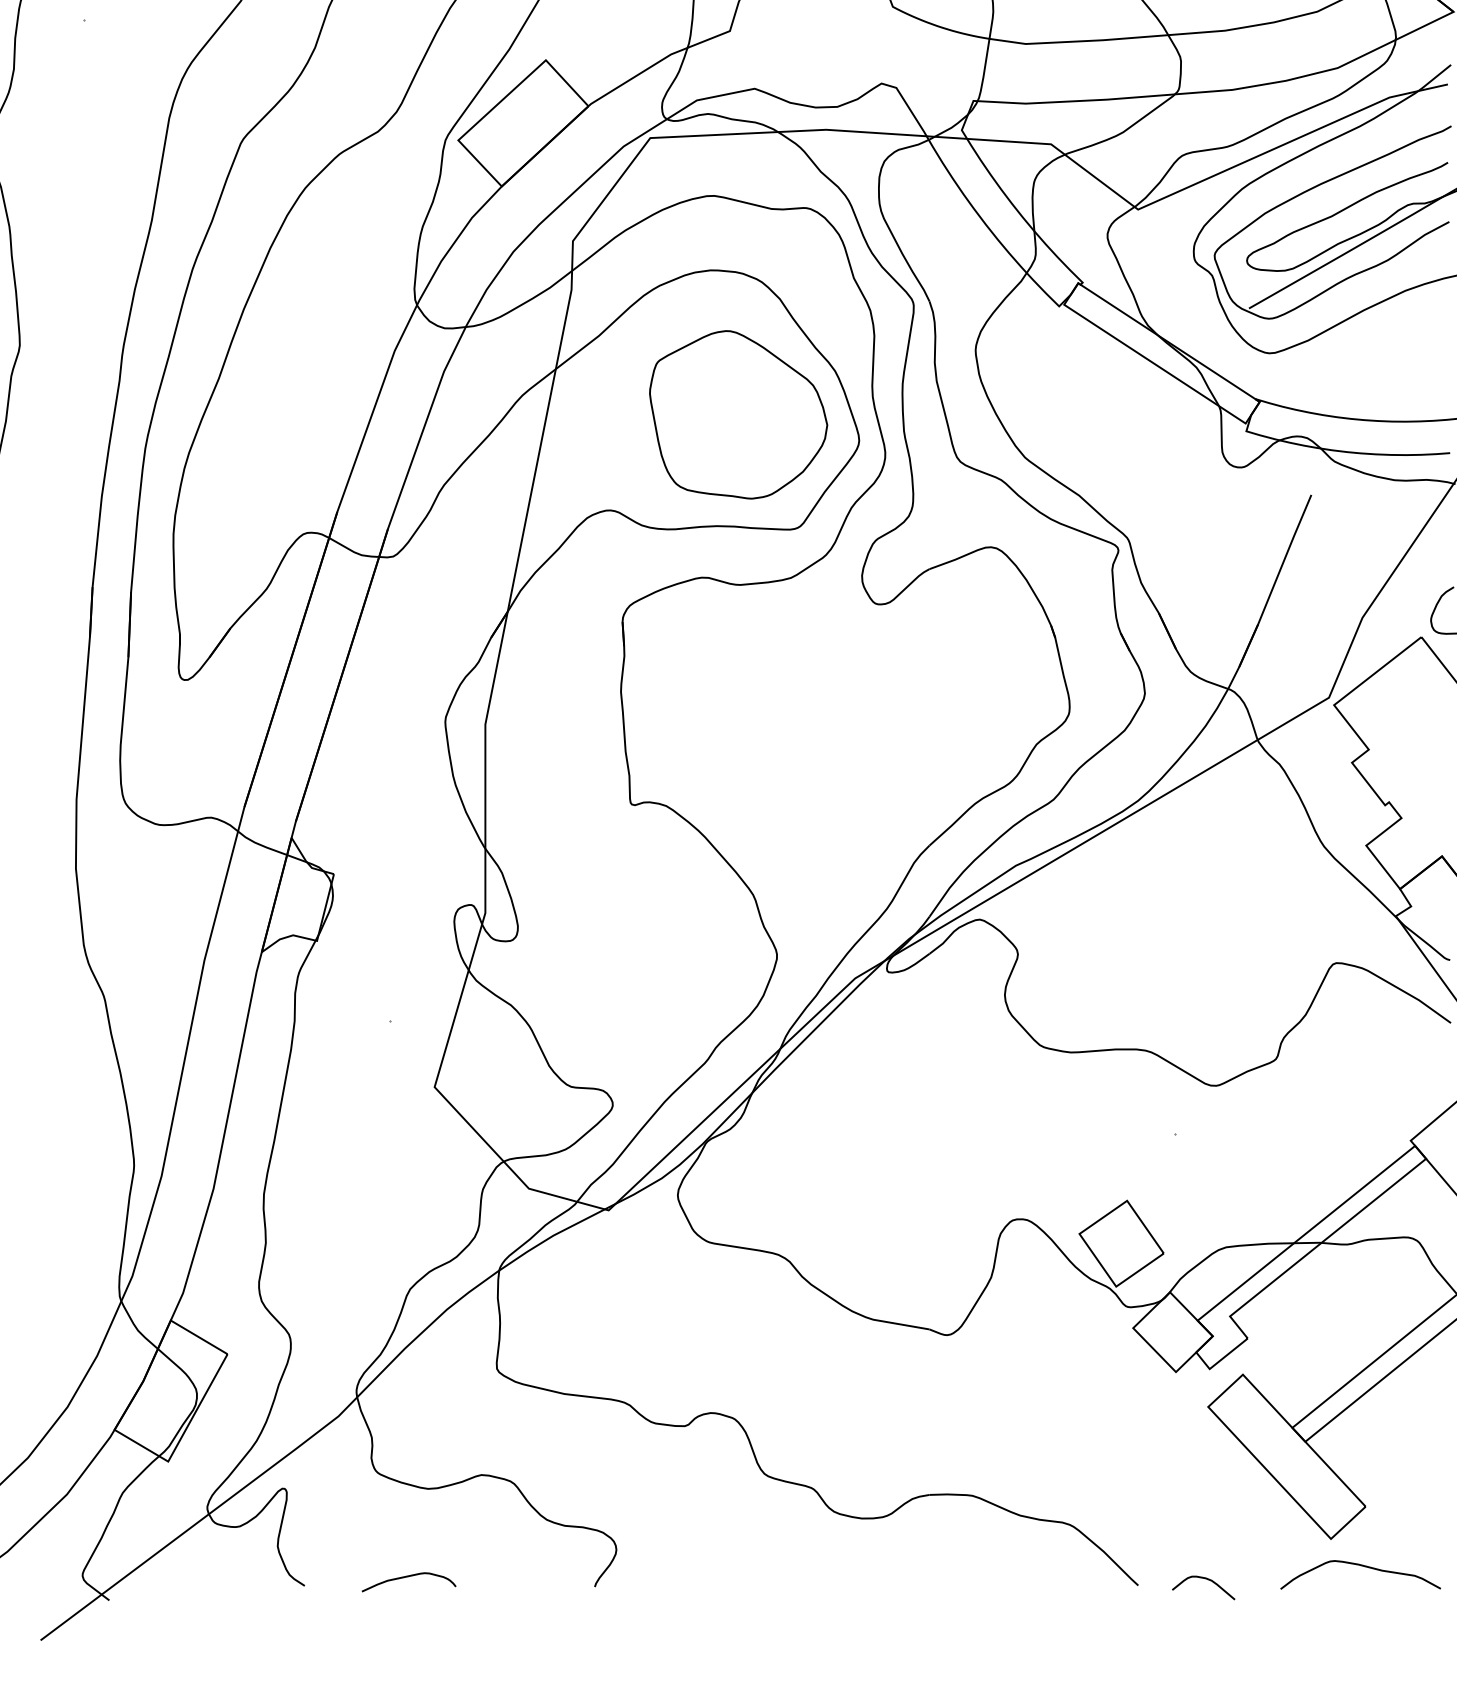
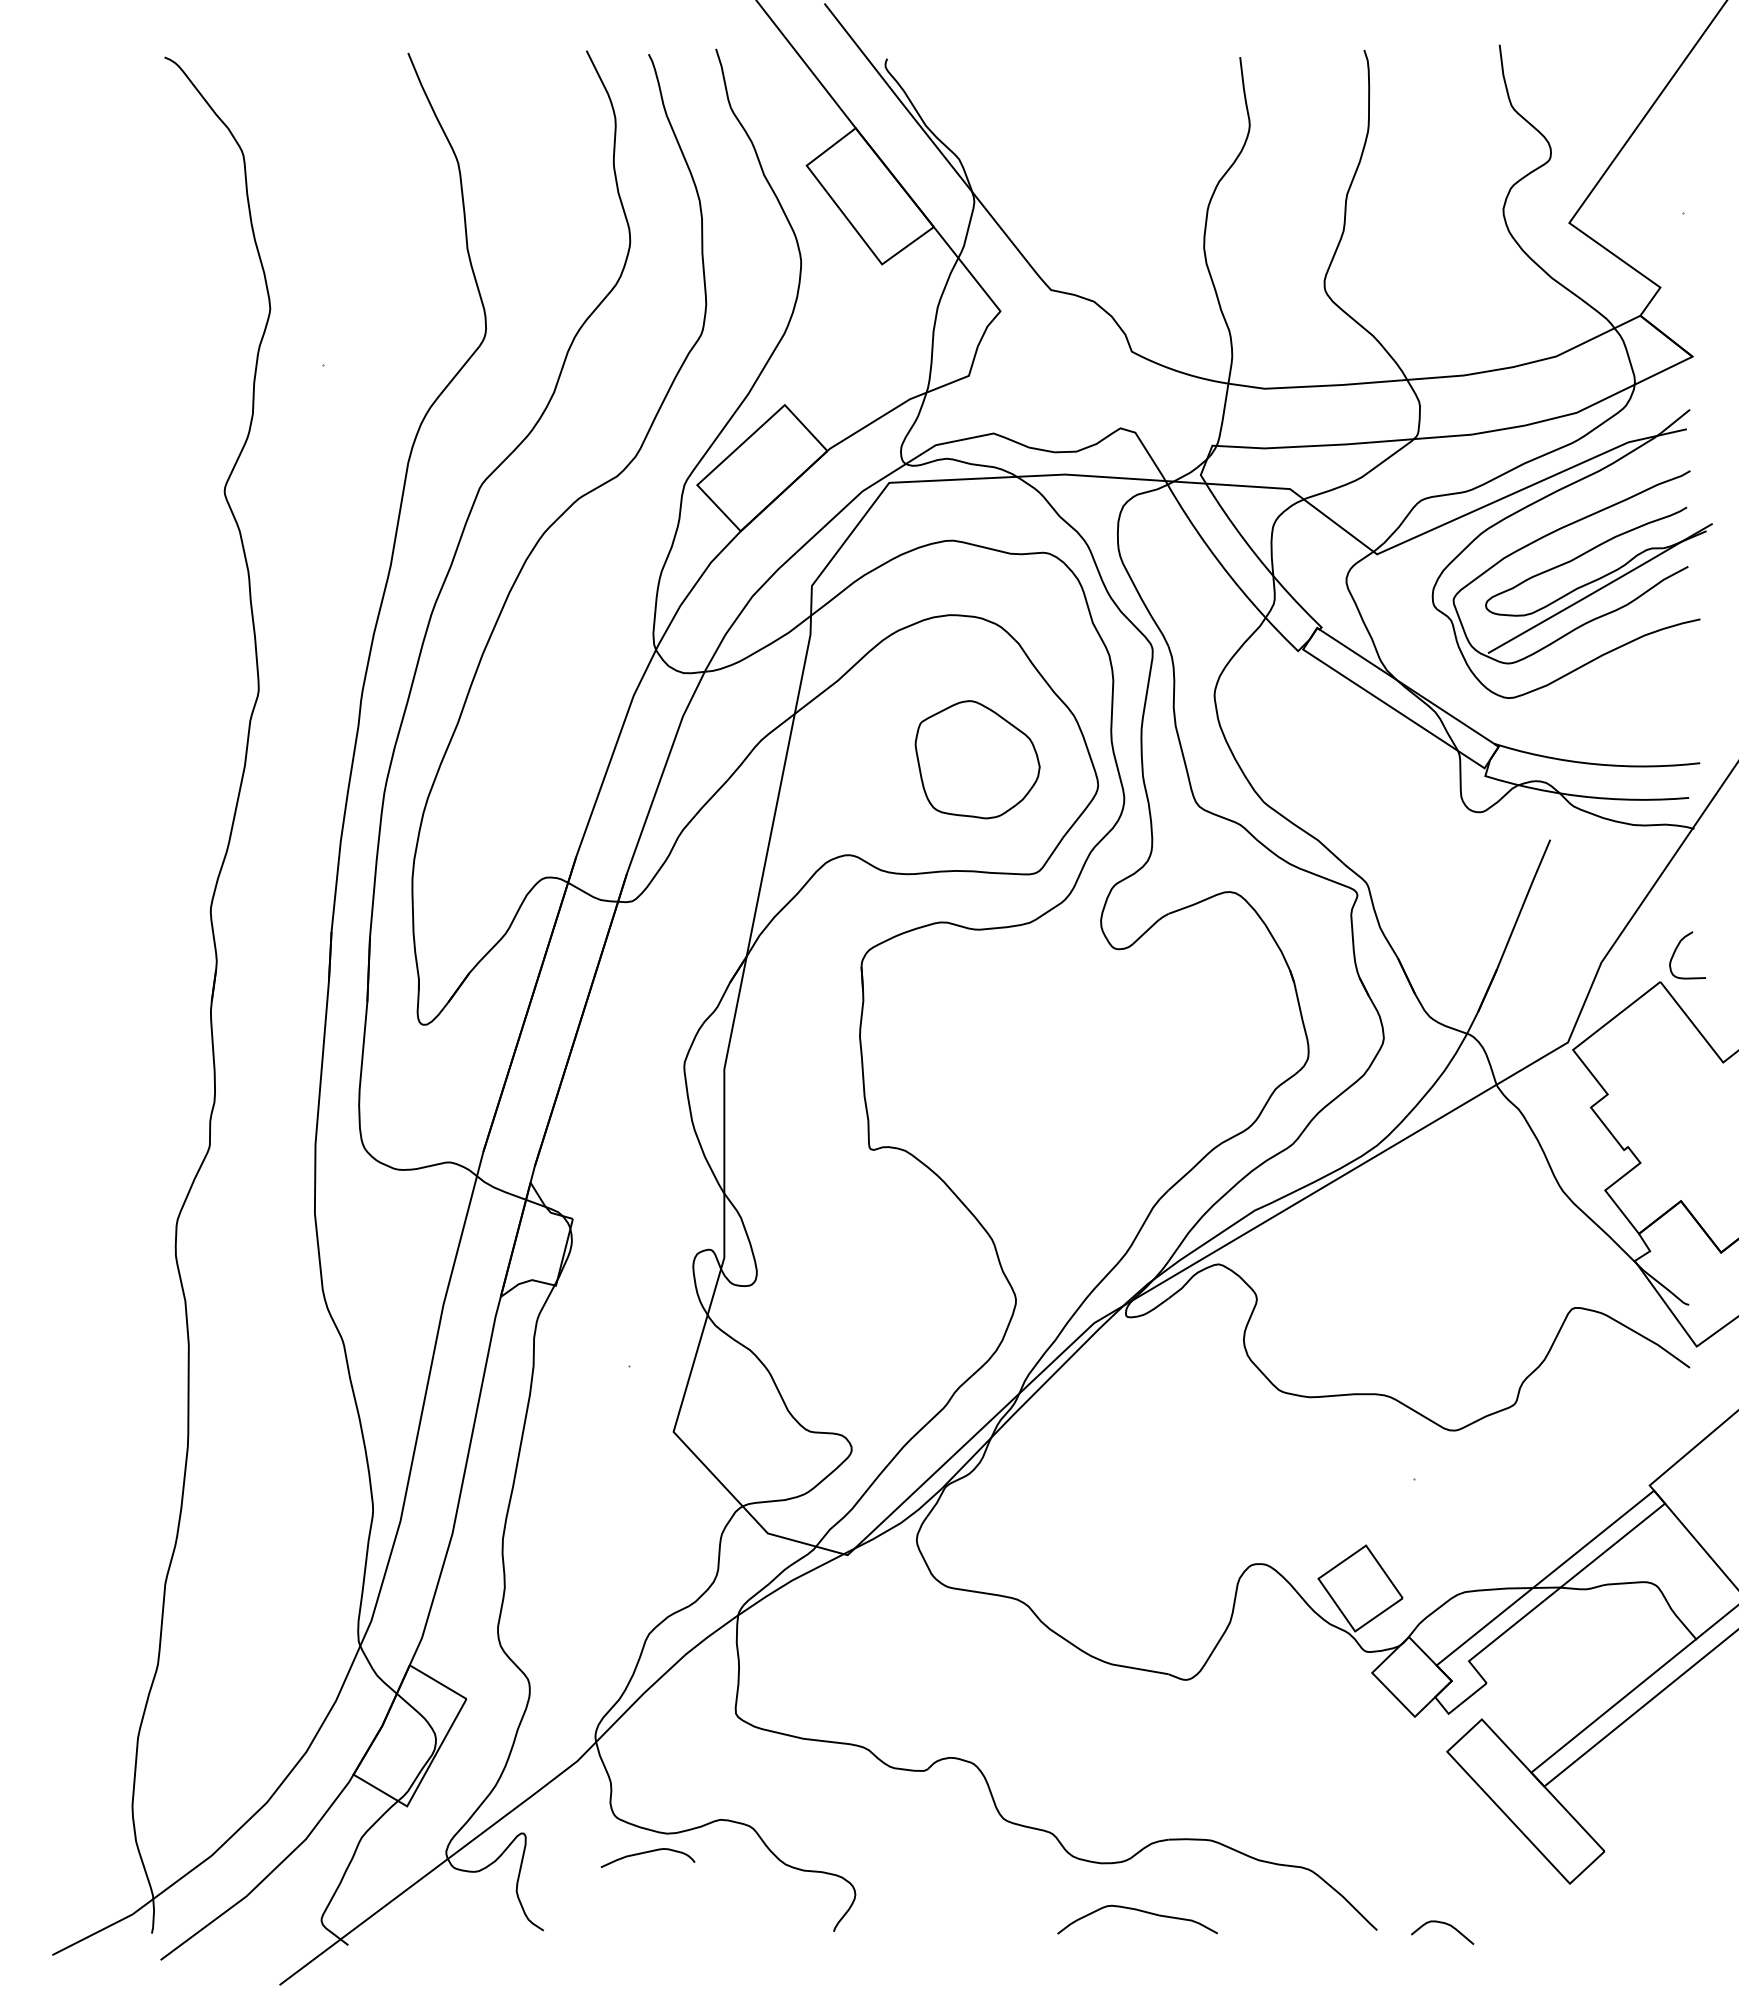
part: (738, 414) -> (977, 759), size x0.7
curve: (1361, 1566) -> (1138, 1911), moved
curve: (407, 1577) -> (646, 1853), moved

